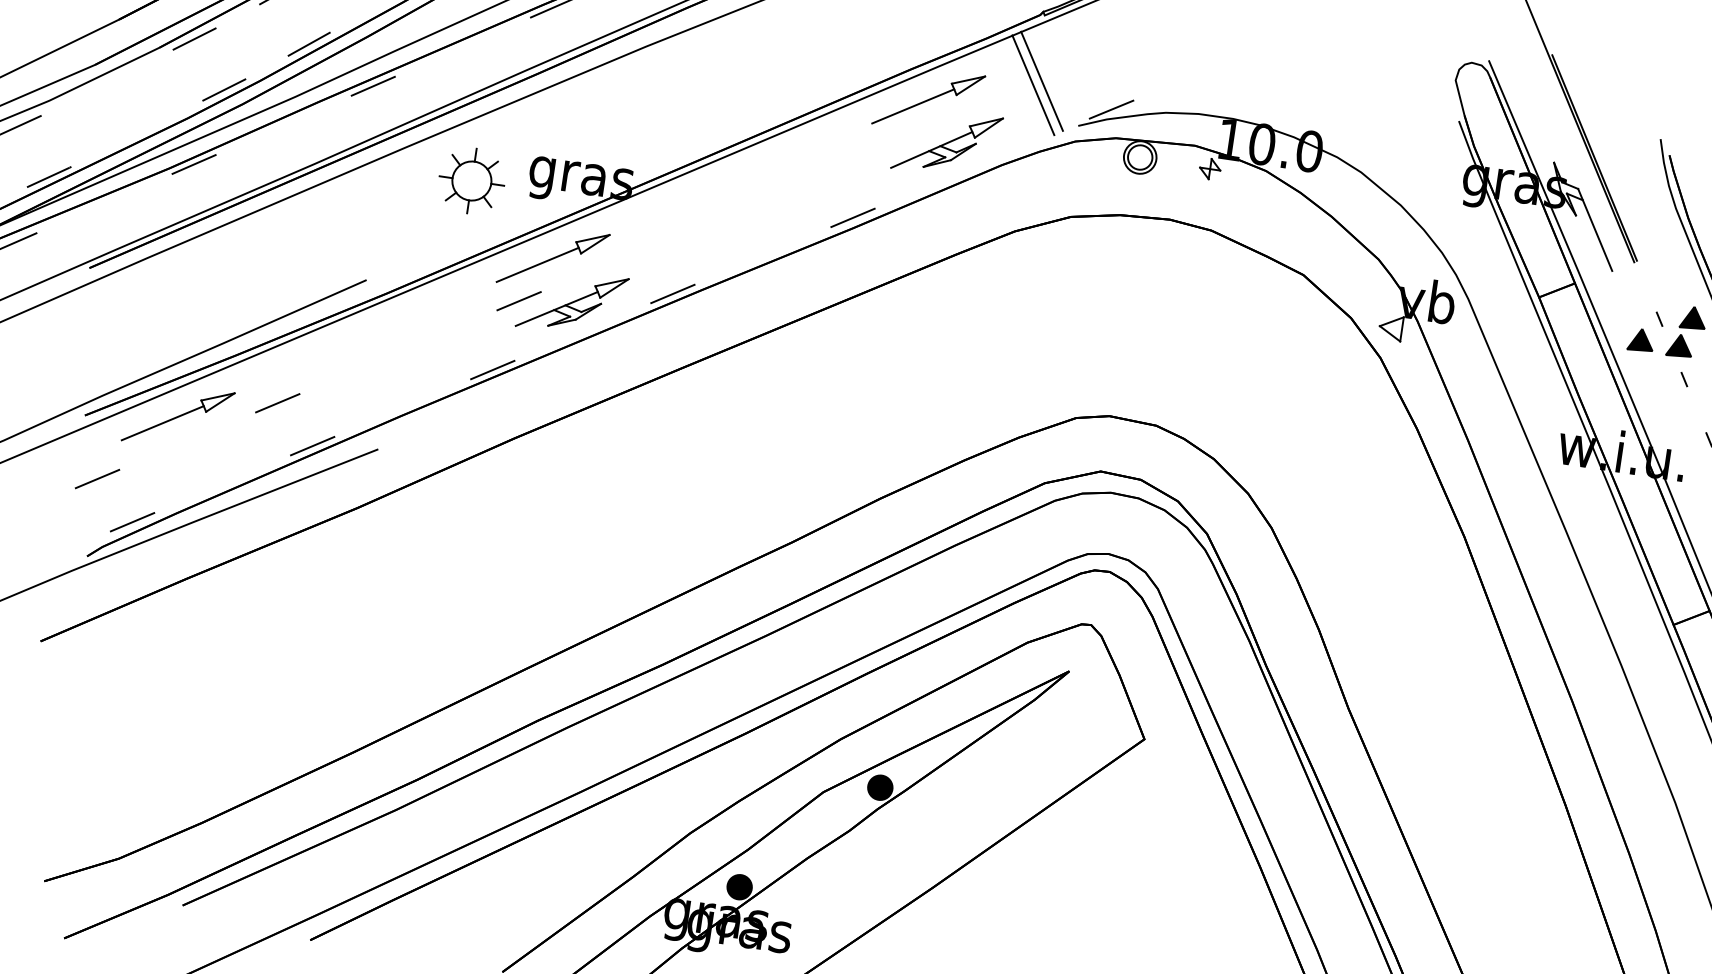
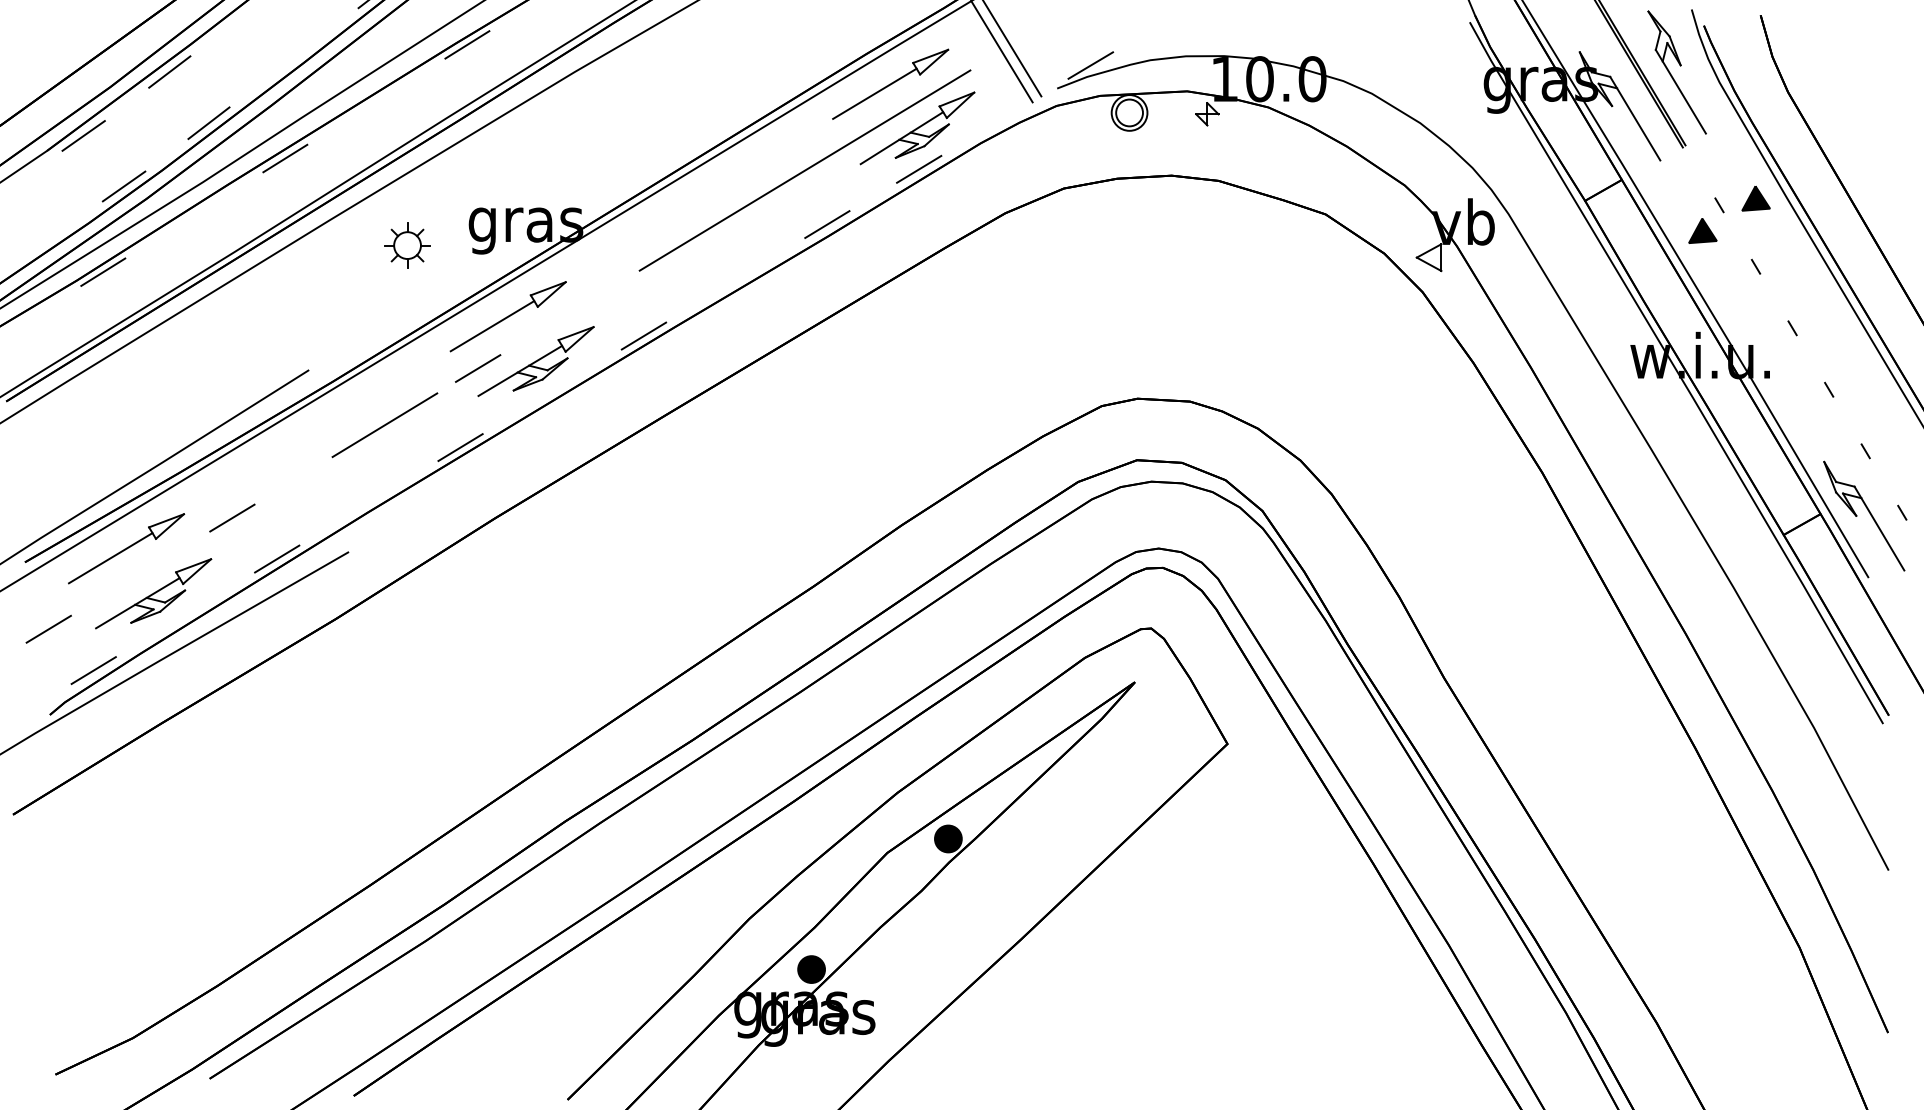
line: (839, 166) -> (804, 170), added
line: (943, 179) -> (919, 168), added
part: (471, 180) -> (407, 245), size x0.62
part: (1638, 193) -> (1676, 72), added
line: (427, 340) -> (384, 425), added
part: (1679, 345) -> (1745, 230), removed
part: (196, 460) -> (153, 593), added

